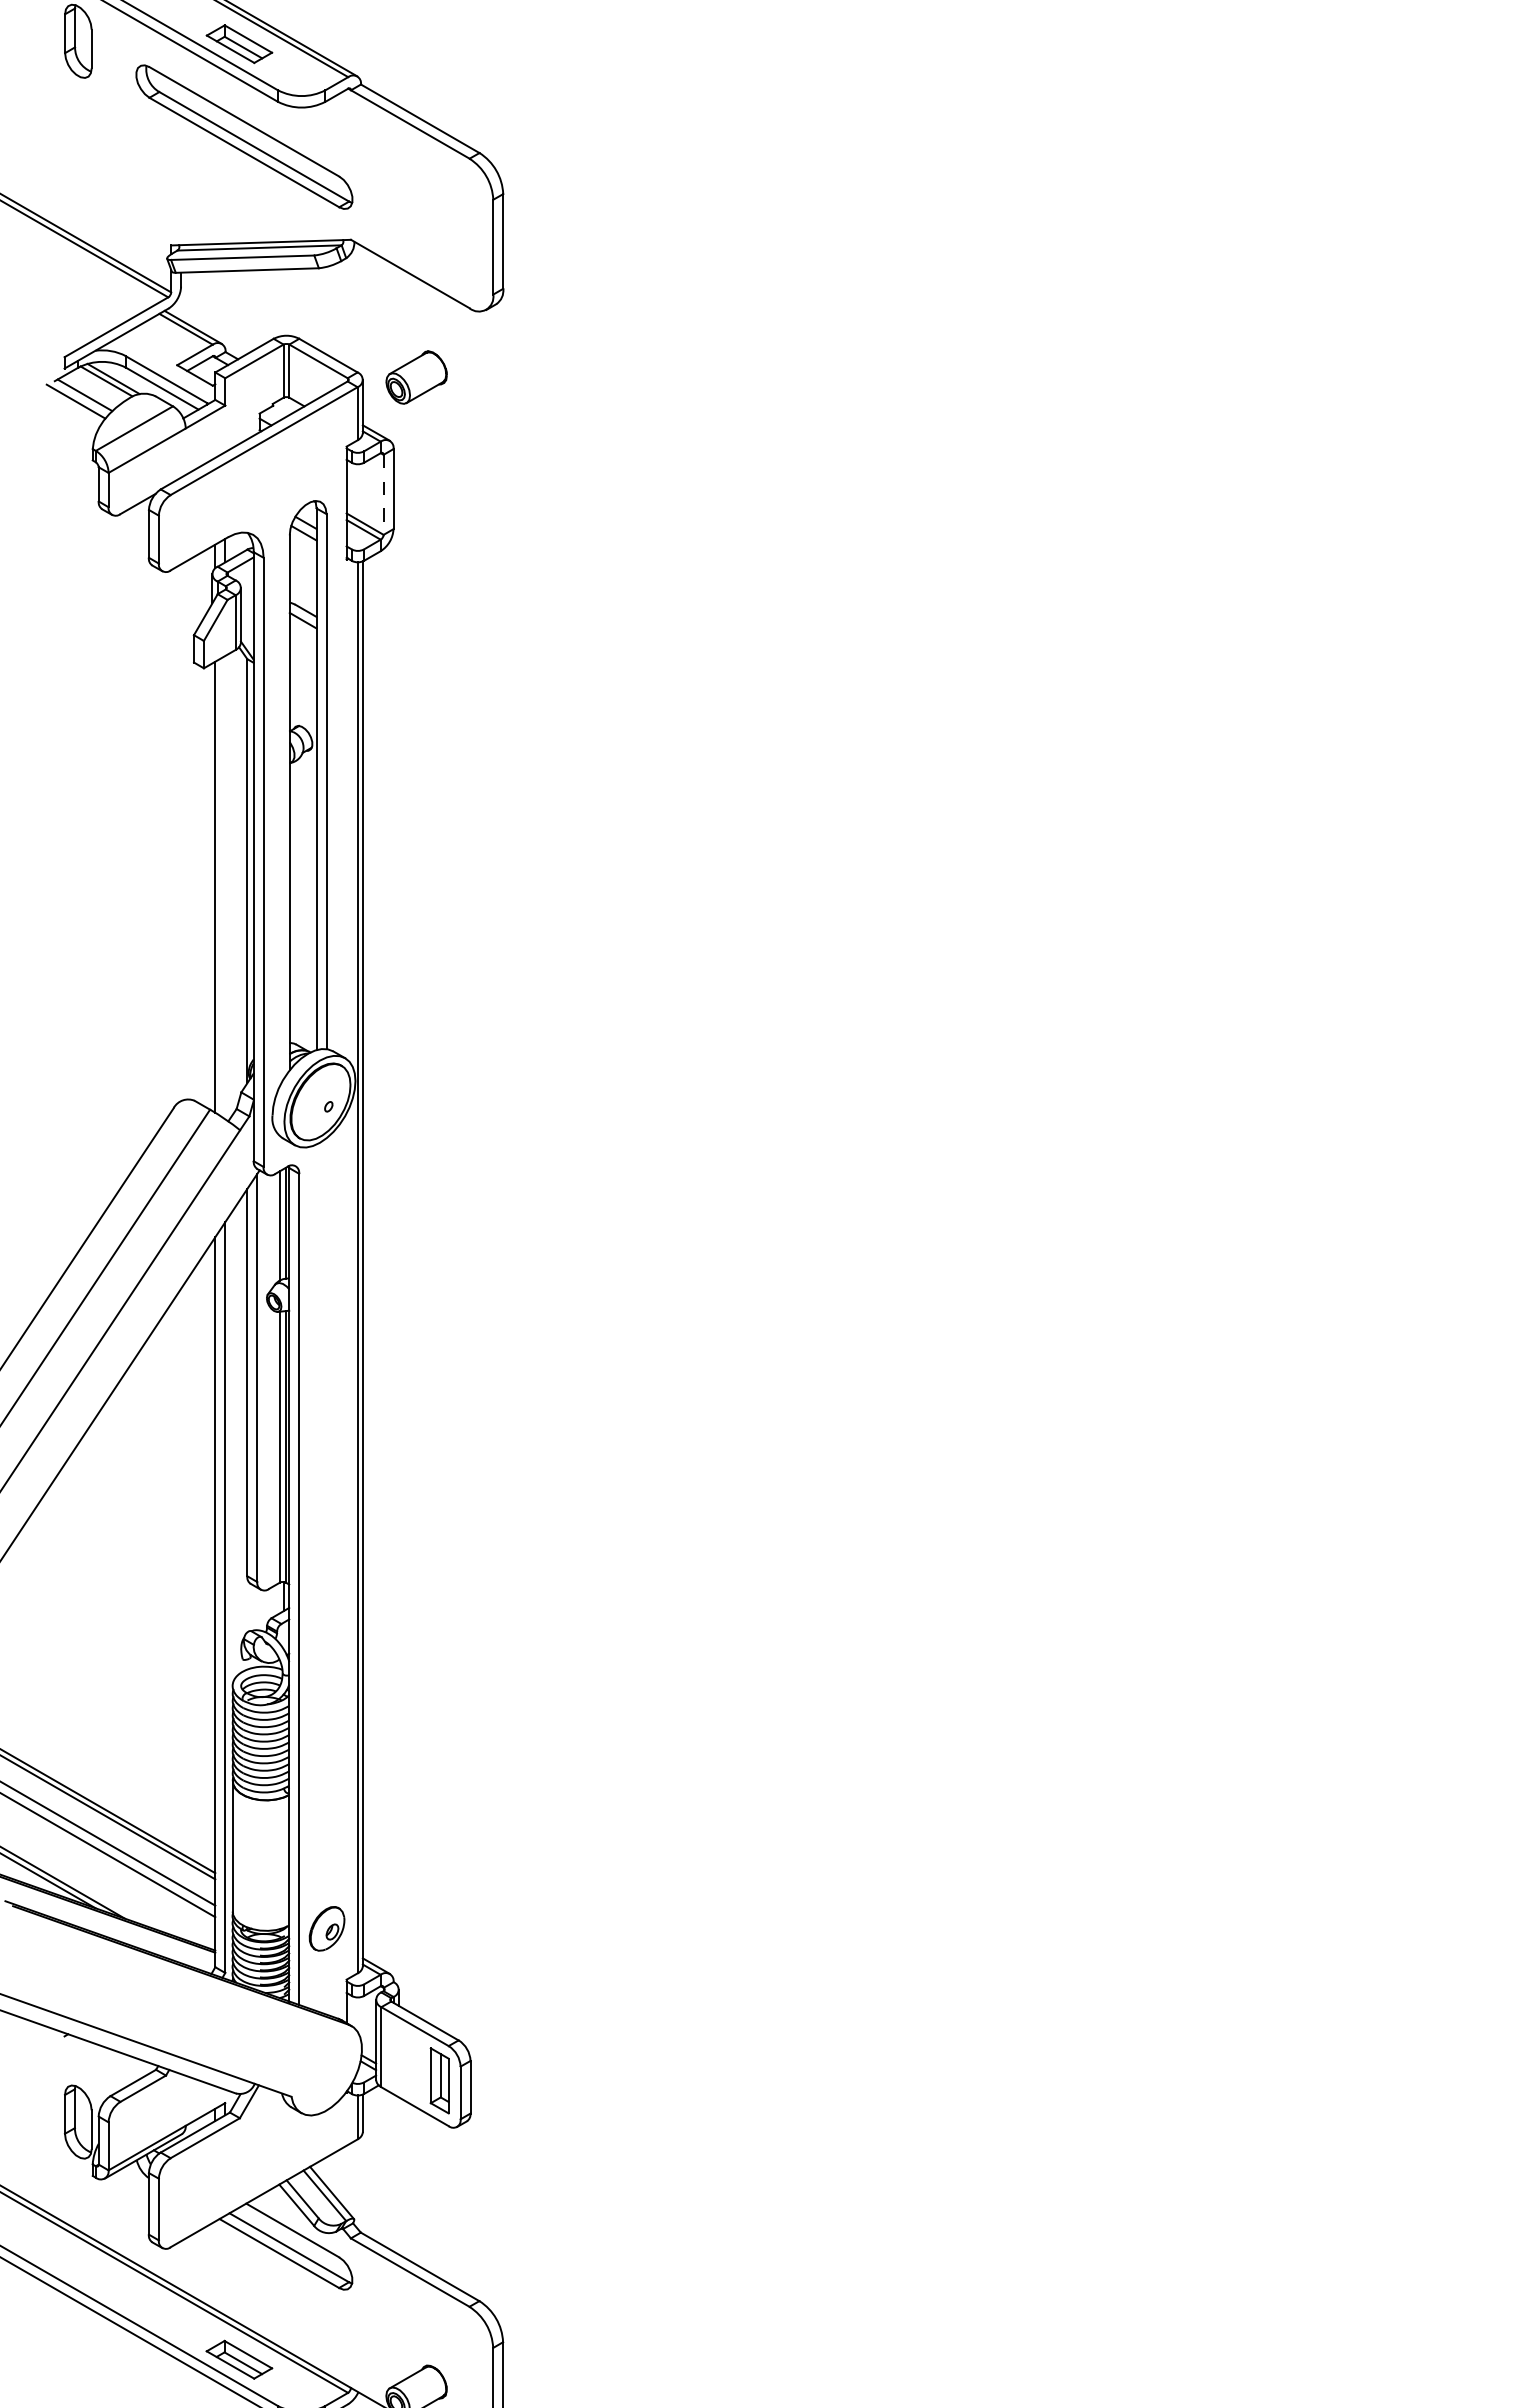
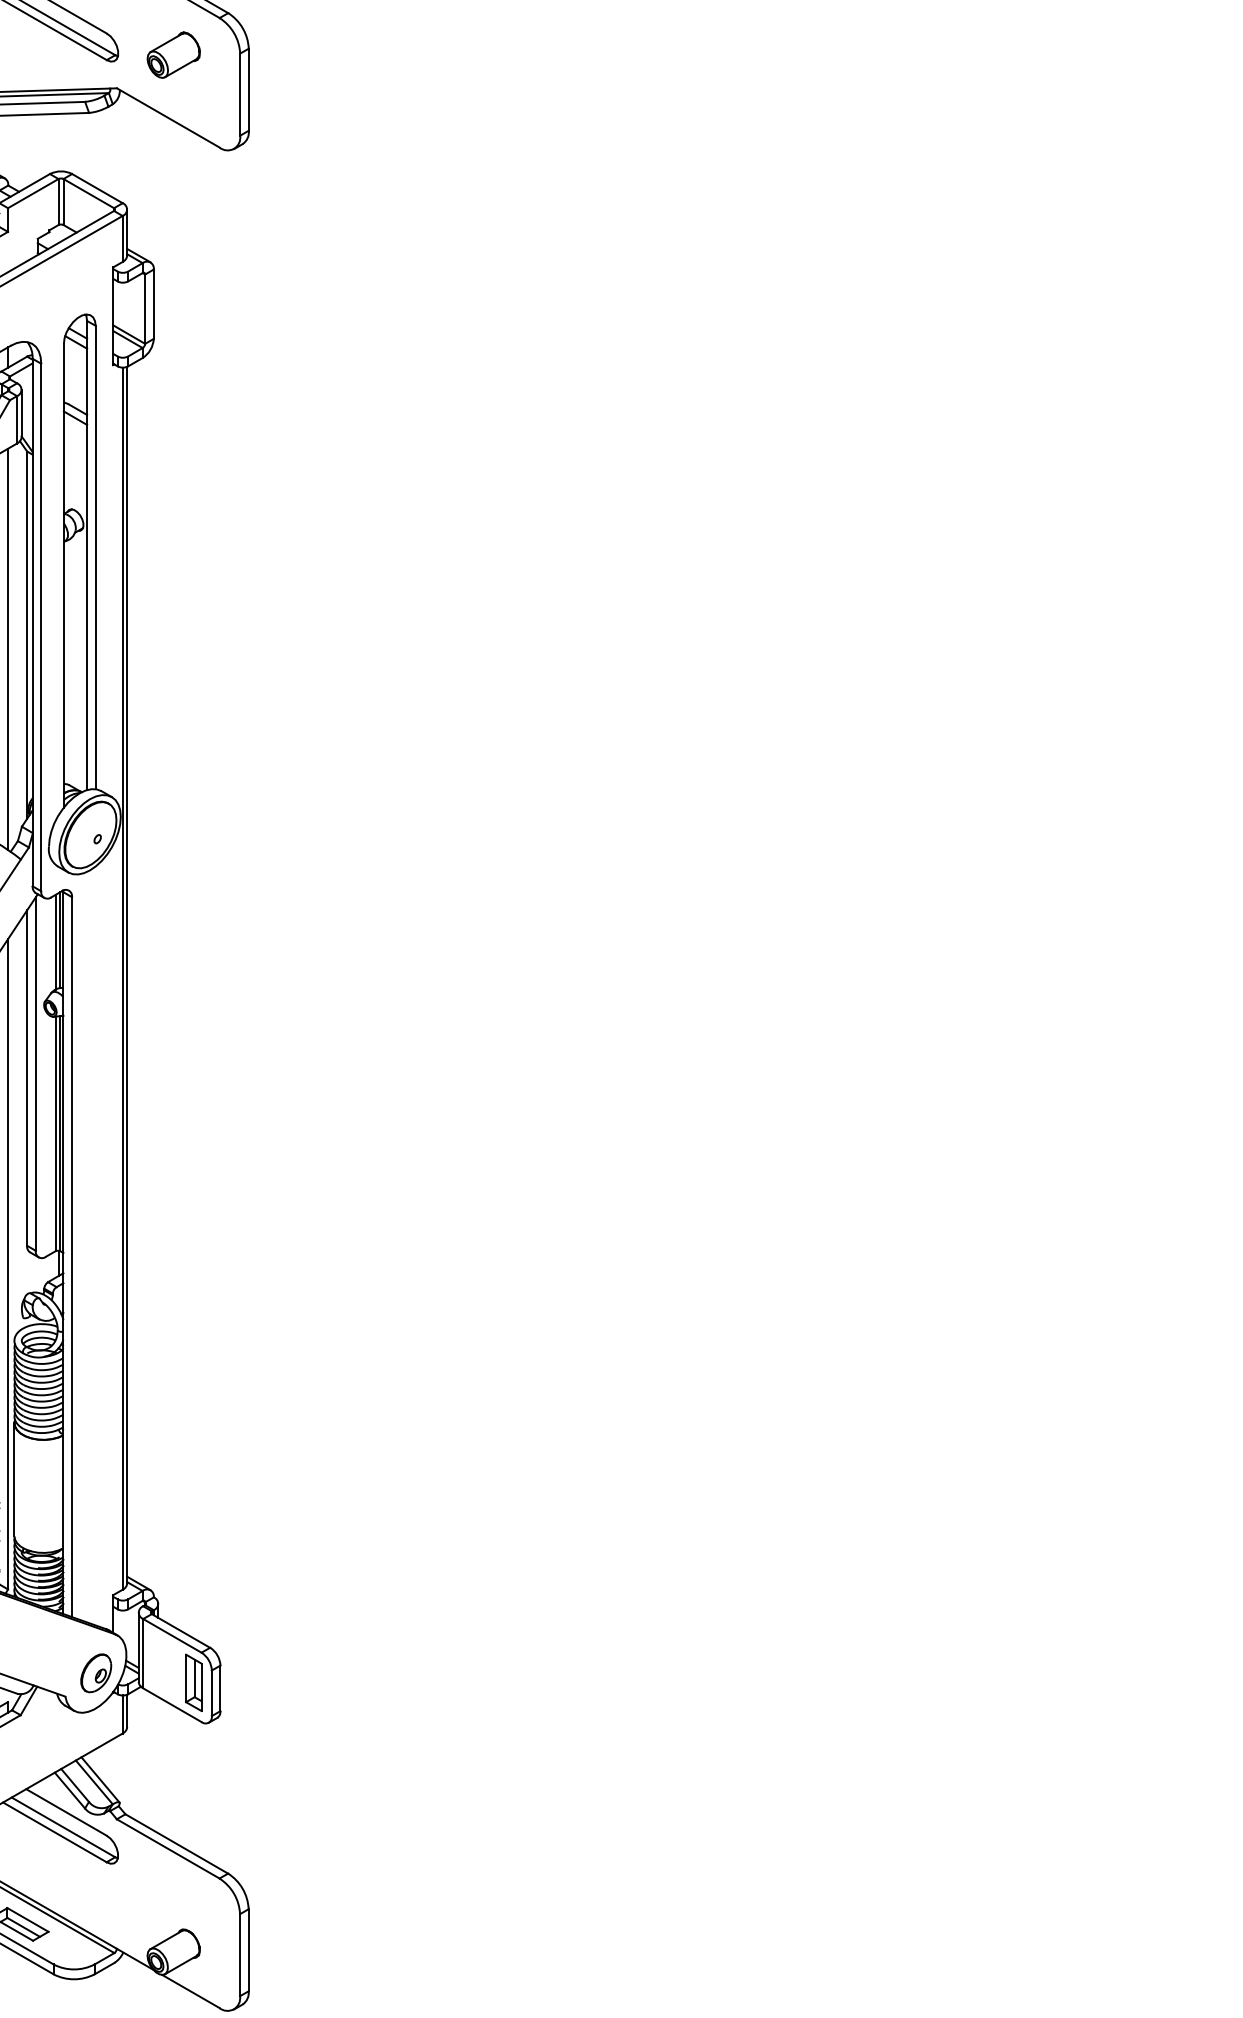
part: (416, 377) -> (173, 55), moved
line: (383, 495) -> (145, 309), dashed -> solid
line: (225, 887) -> (8, 649), added
part: (326, 1928) -> (95, 1672), moved

